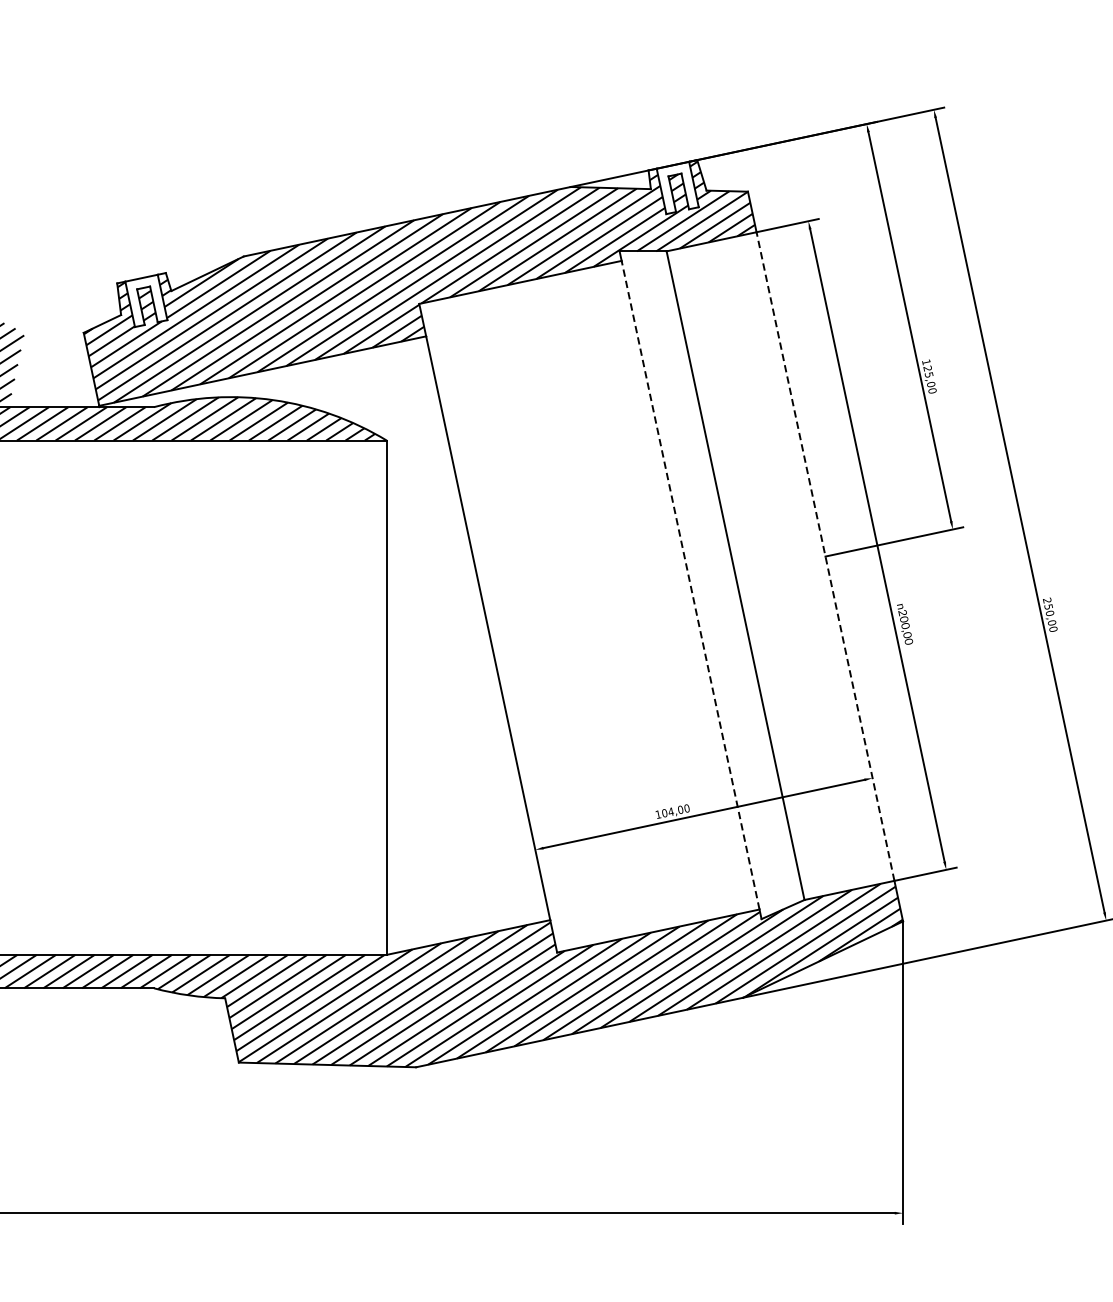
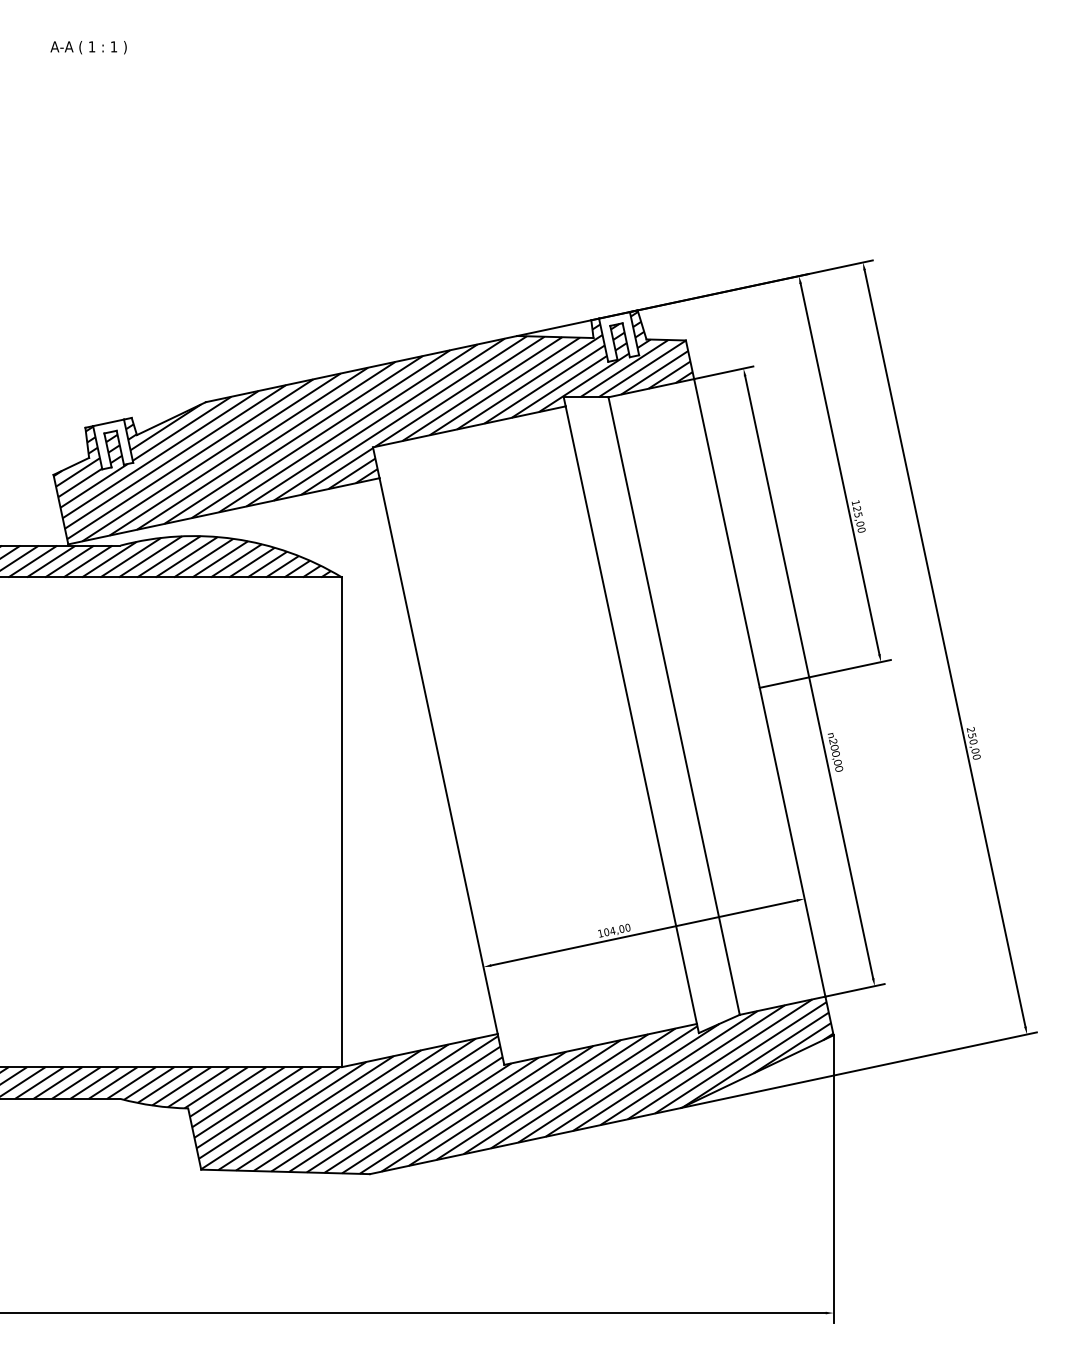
line: (825, 556) -> (759, 687), dashed -> solid
line: (690, 585) -> (631, 715), dashed -> solid

